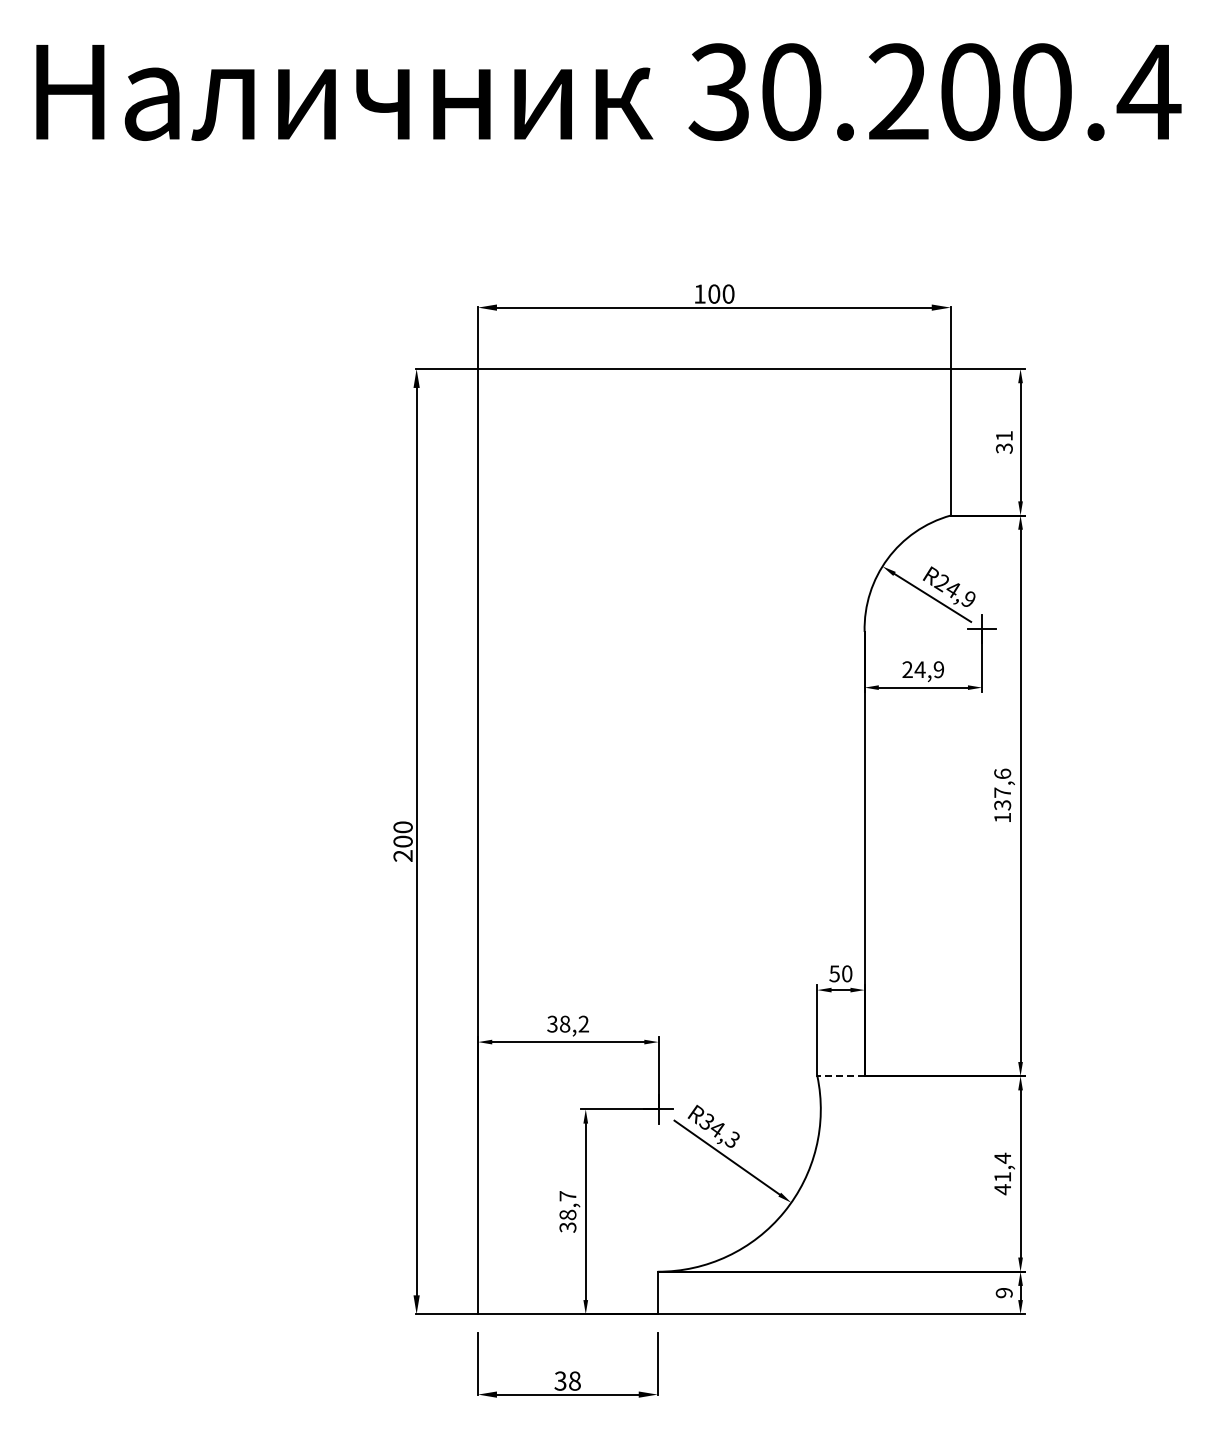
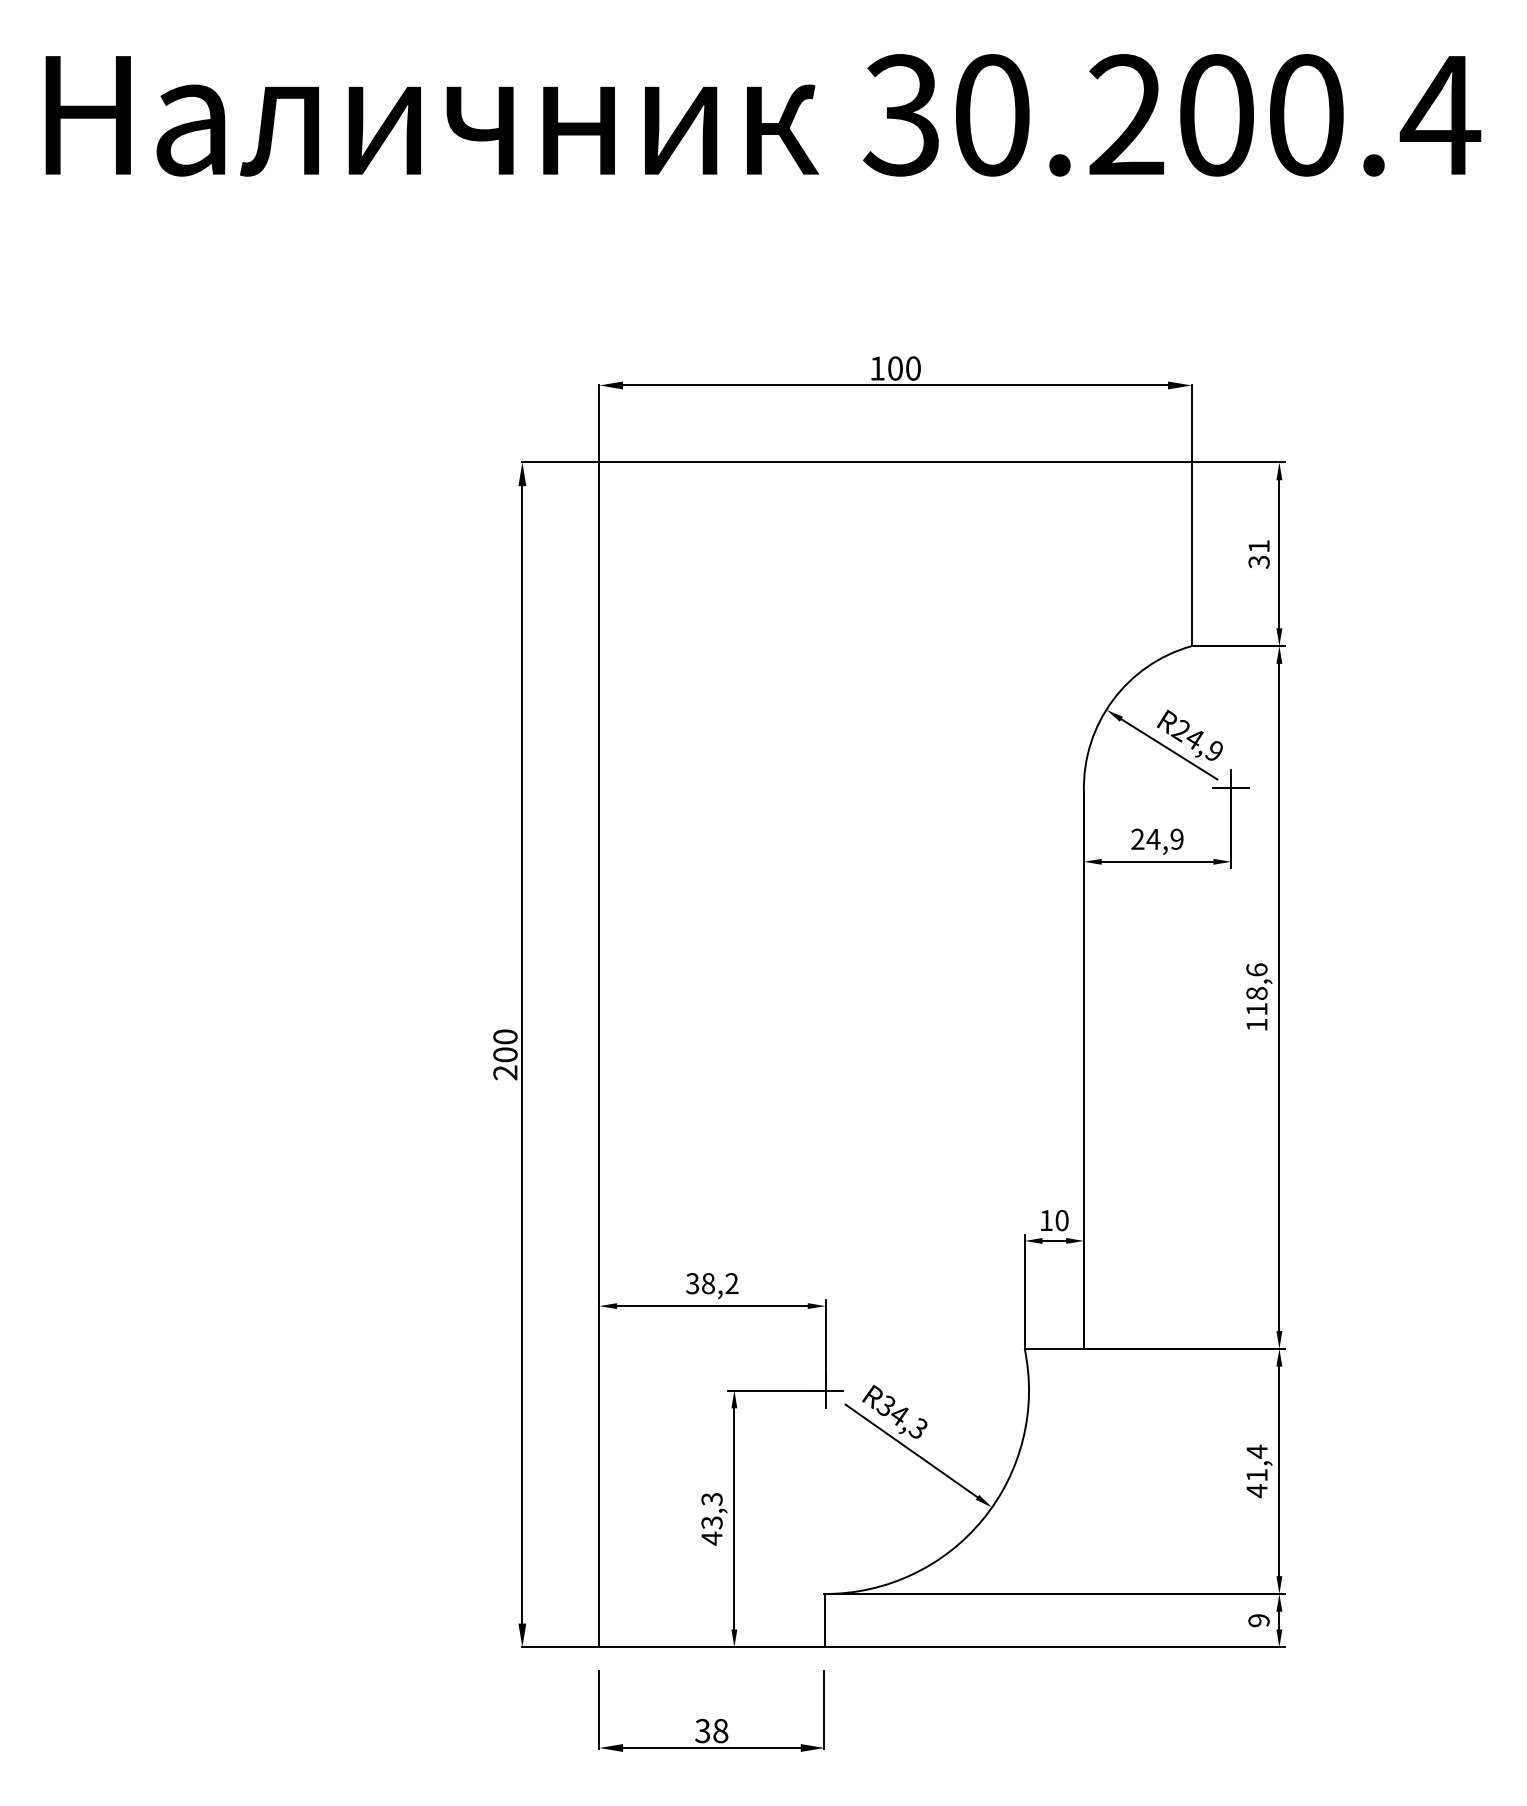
text: (1002, 798) -> (1256, 1000), 137,6 -> 118,6
text: (834, 973) -> (1046, 1220), 50 -> 10
line: (841, 1076) -> (1054, 1349), dashed -> solid
text: (567, 1212) -> (711, 1519), 38,7 -> 43,3

